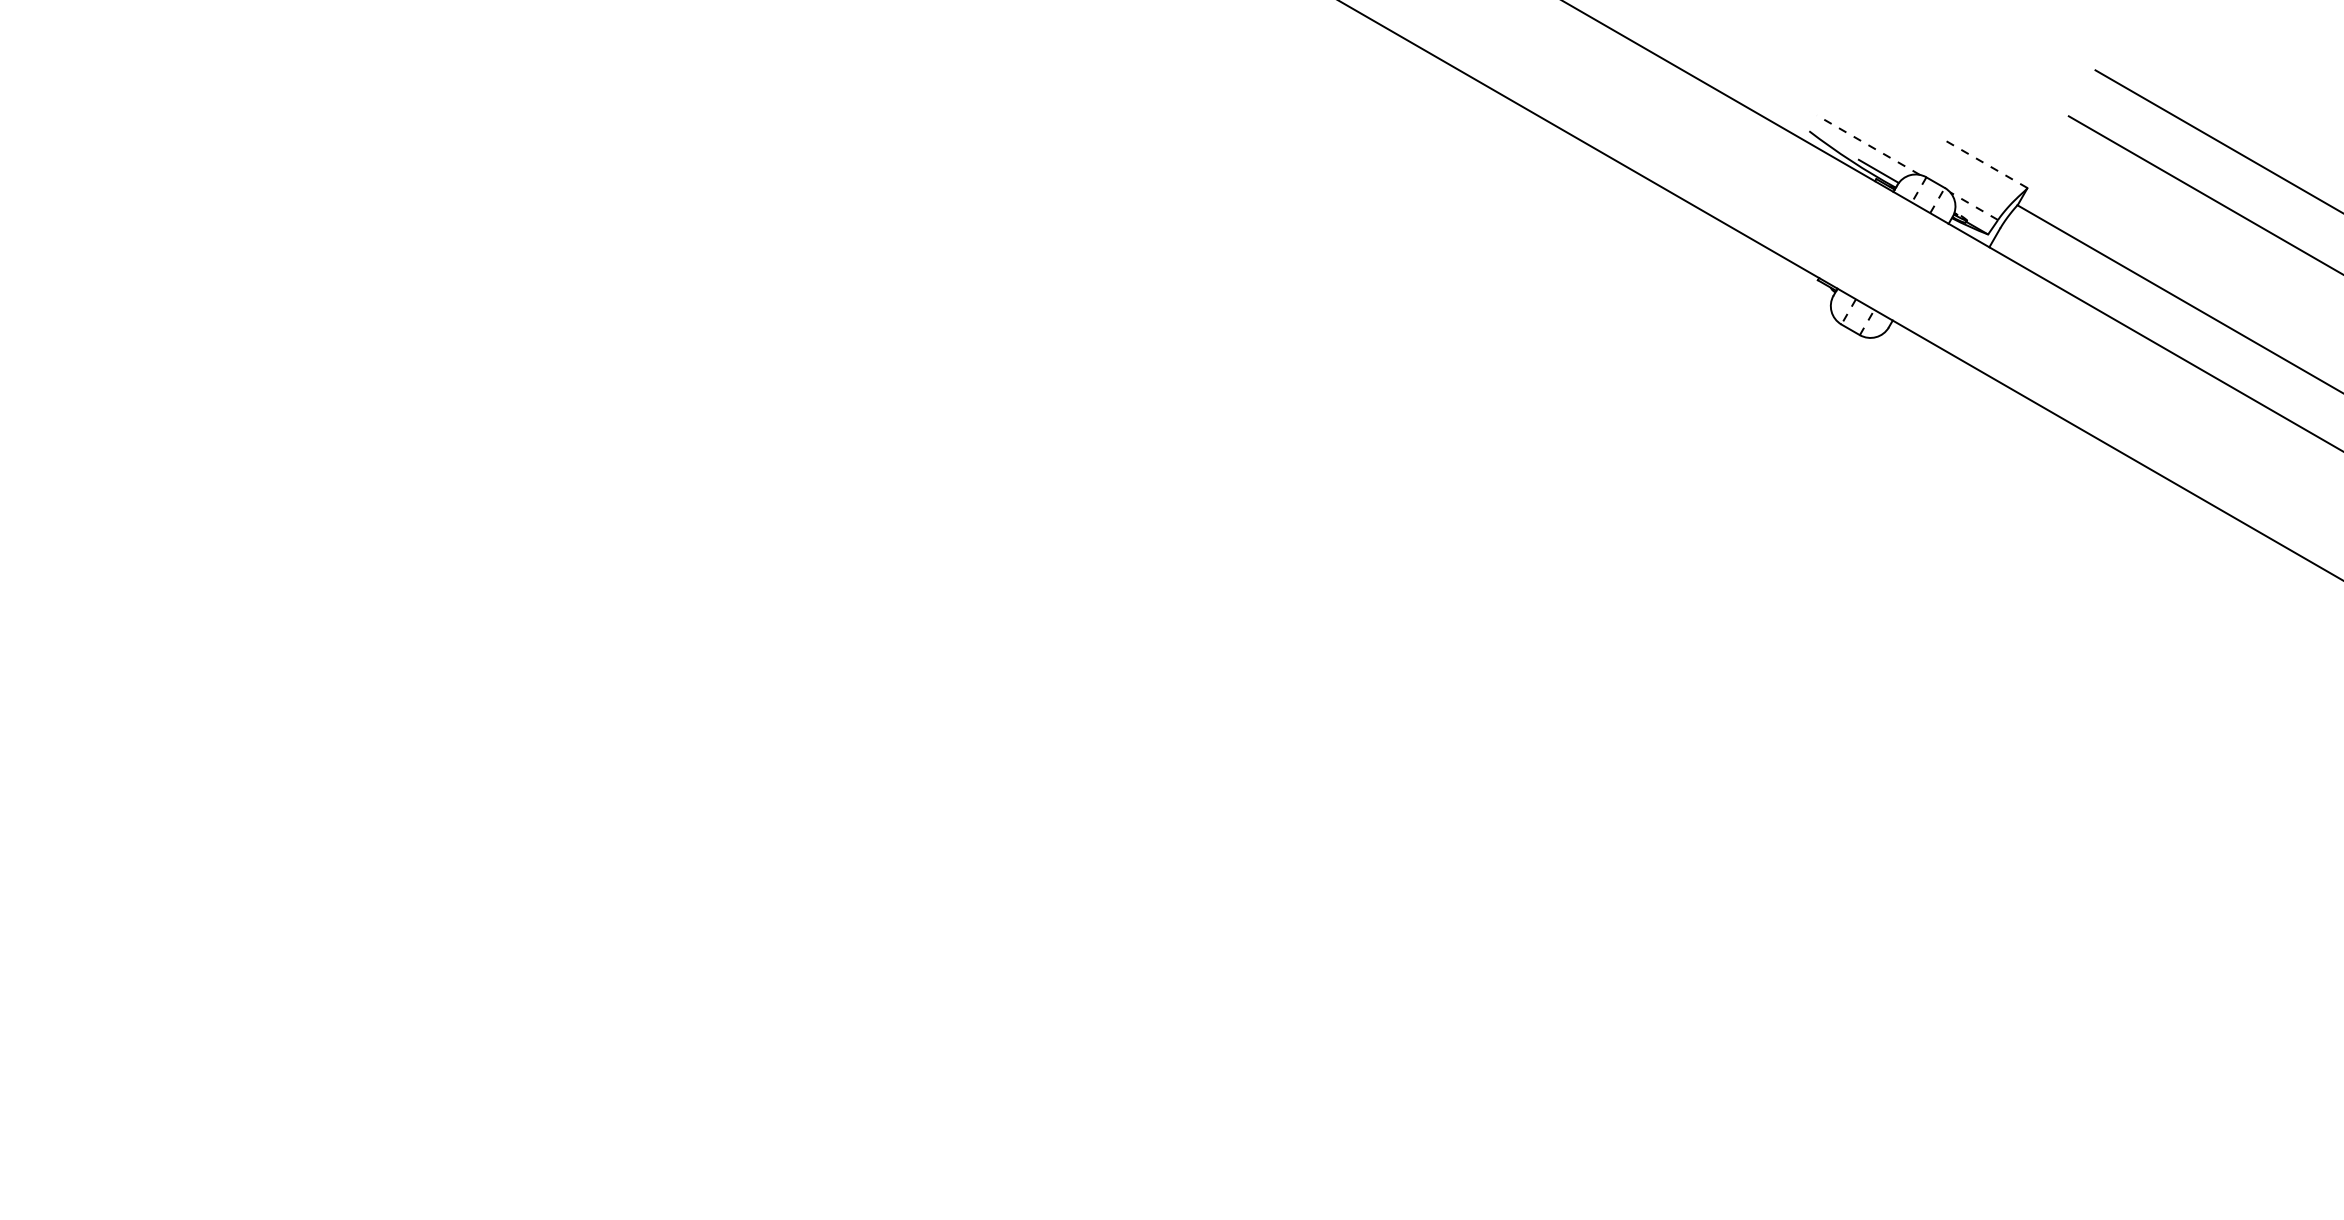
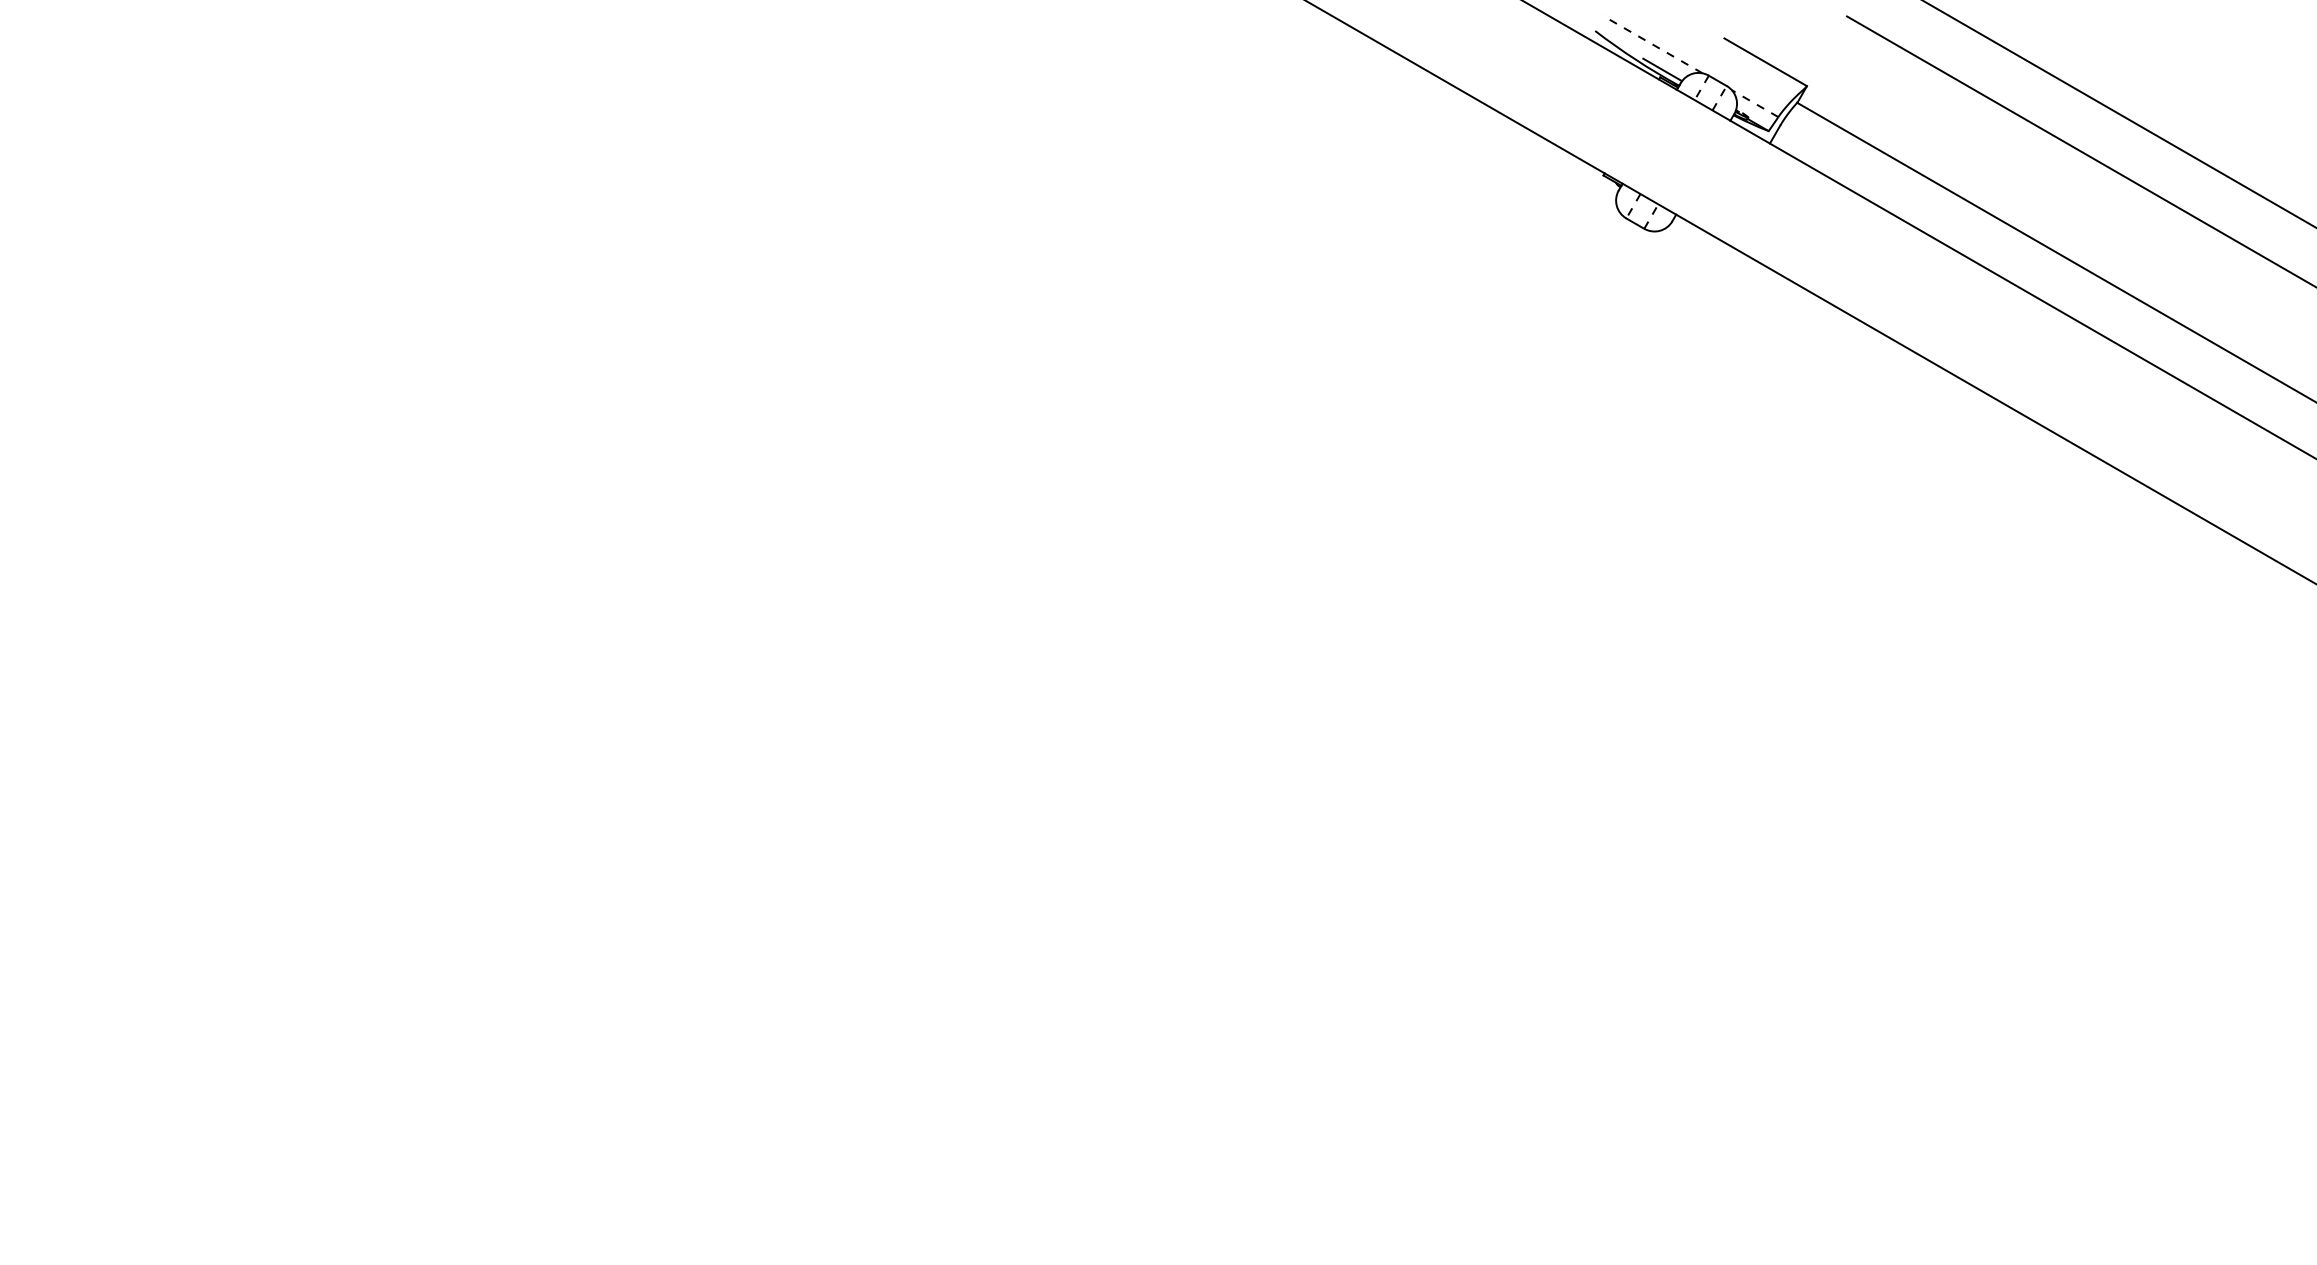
line: (1984, 163) -> (1765, 62), dashed -> solid

